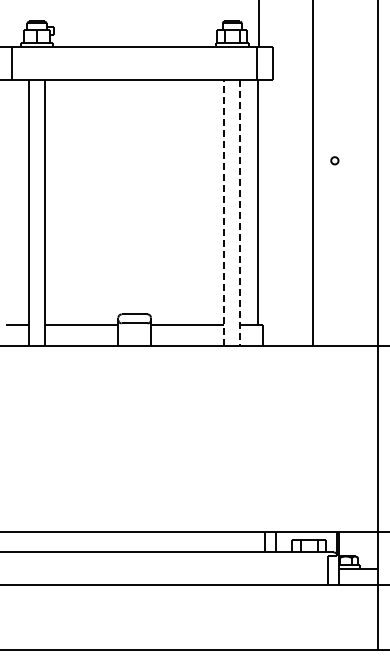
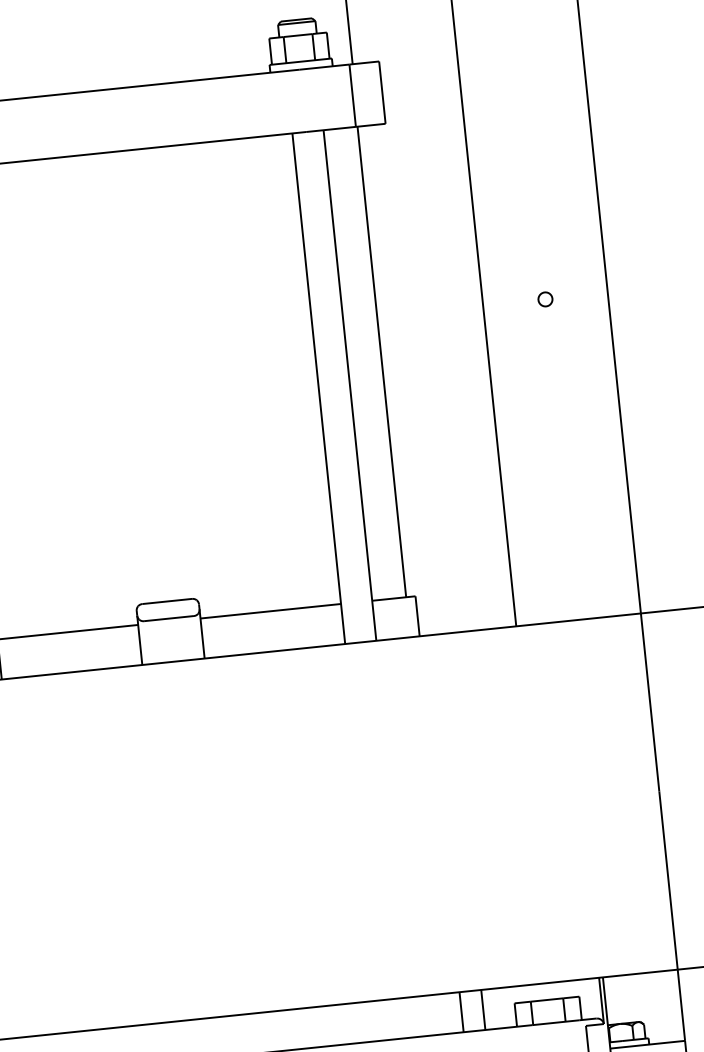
part: (334, 160) -> (544, 298), moved
line: (224, 212) -> (319, 388), dashed -> solid
line: (240, 213) -> (350, 386), dashed -> solid

